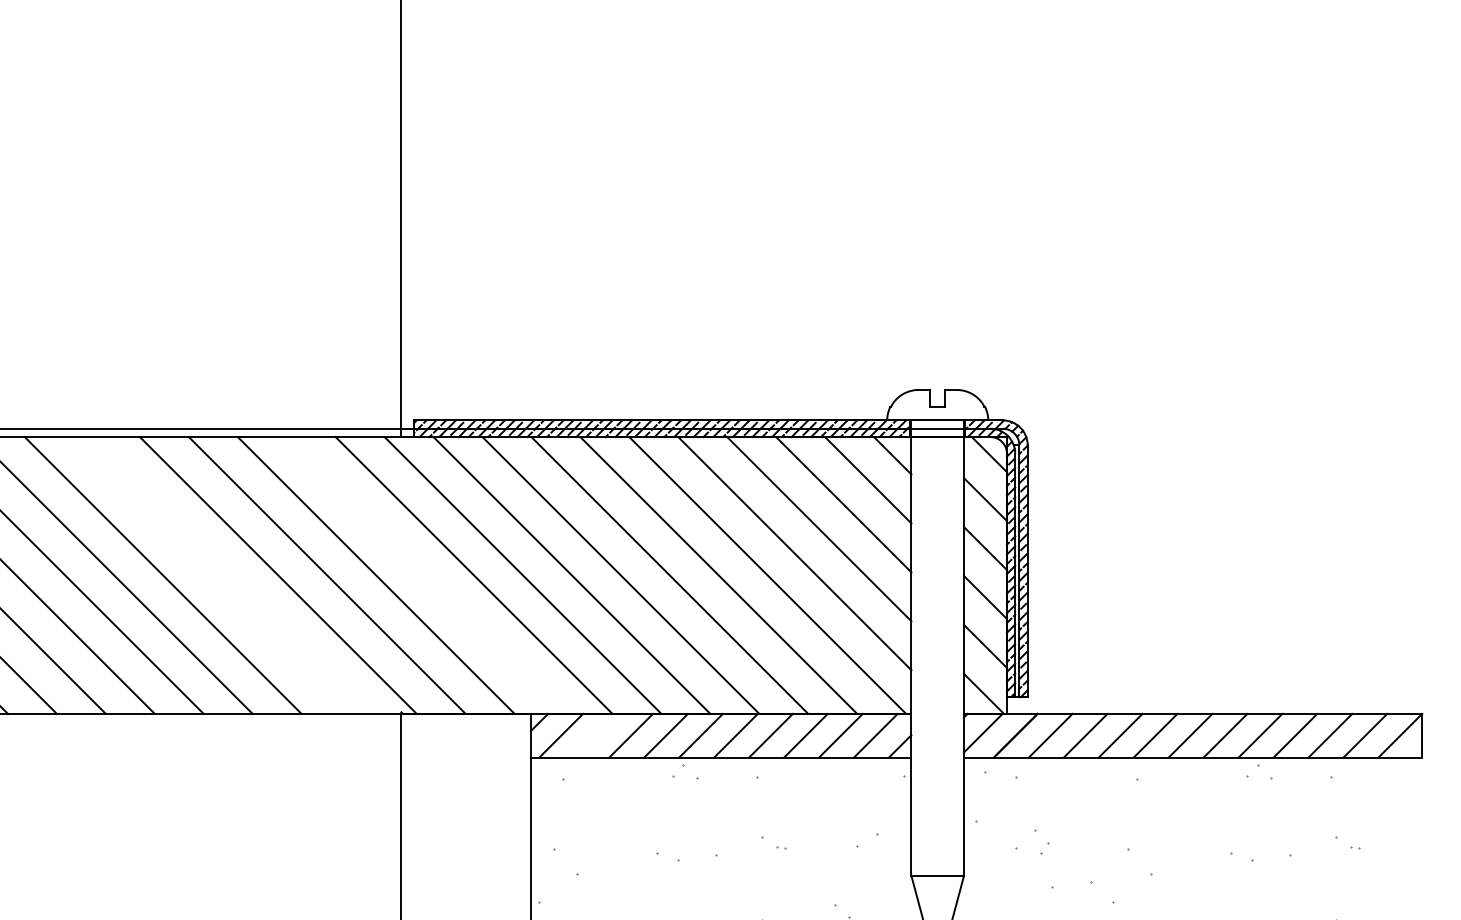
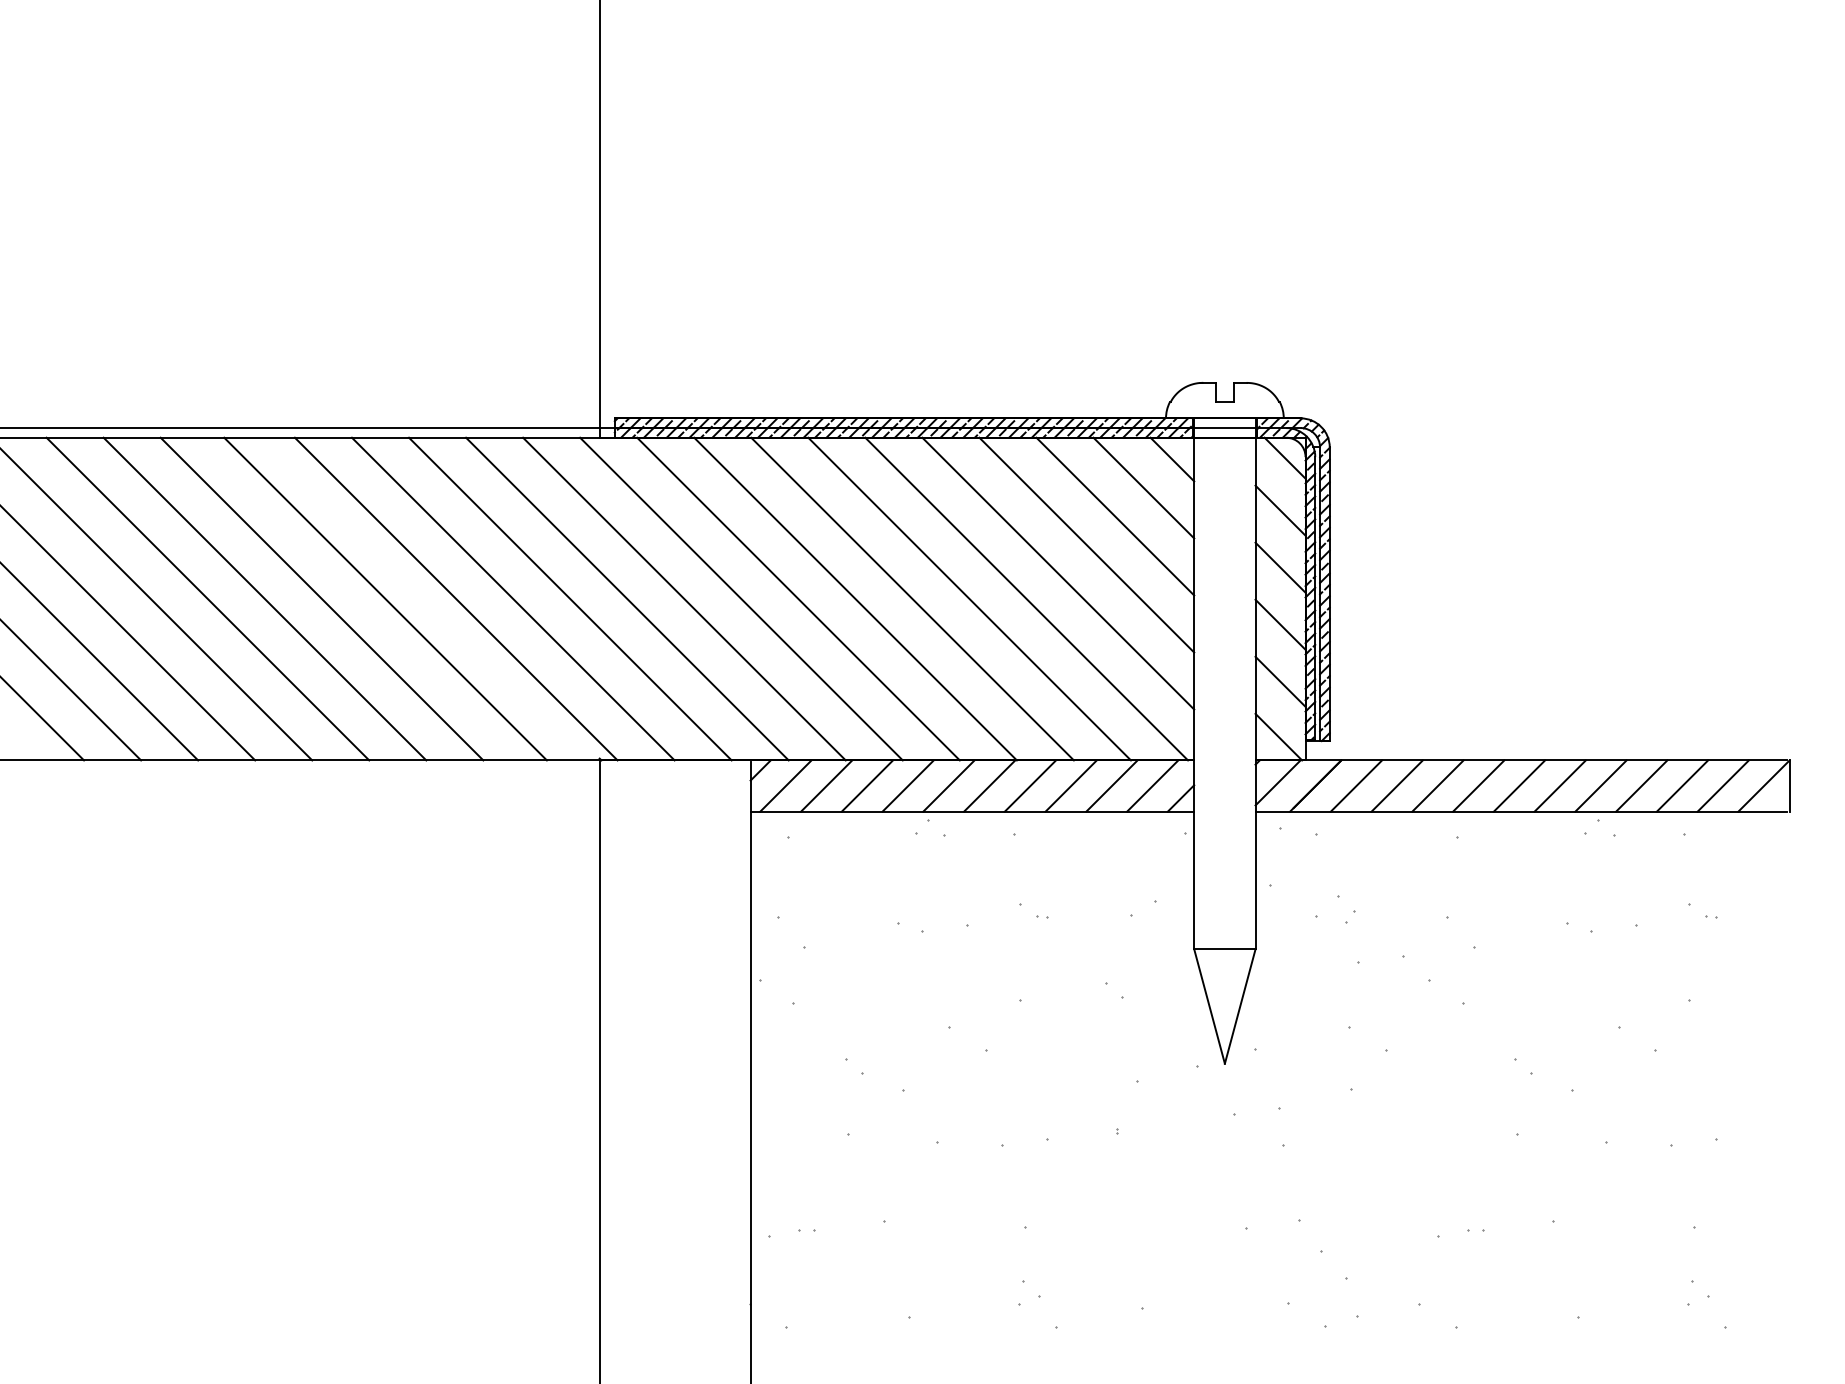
line: (217, 574) -> (385, 598), added
line: (425, 574) -> (627, 598), added
line: (595, 735) -> (826, 785), added

